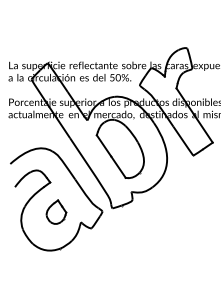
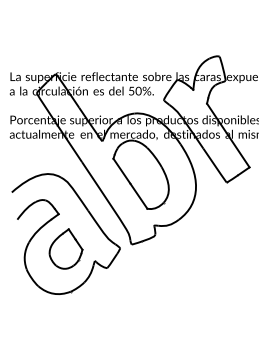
part: (55, 211) -> (65, 248), size x1.43

